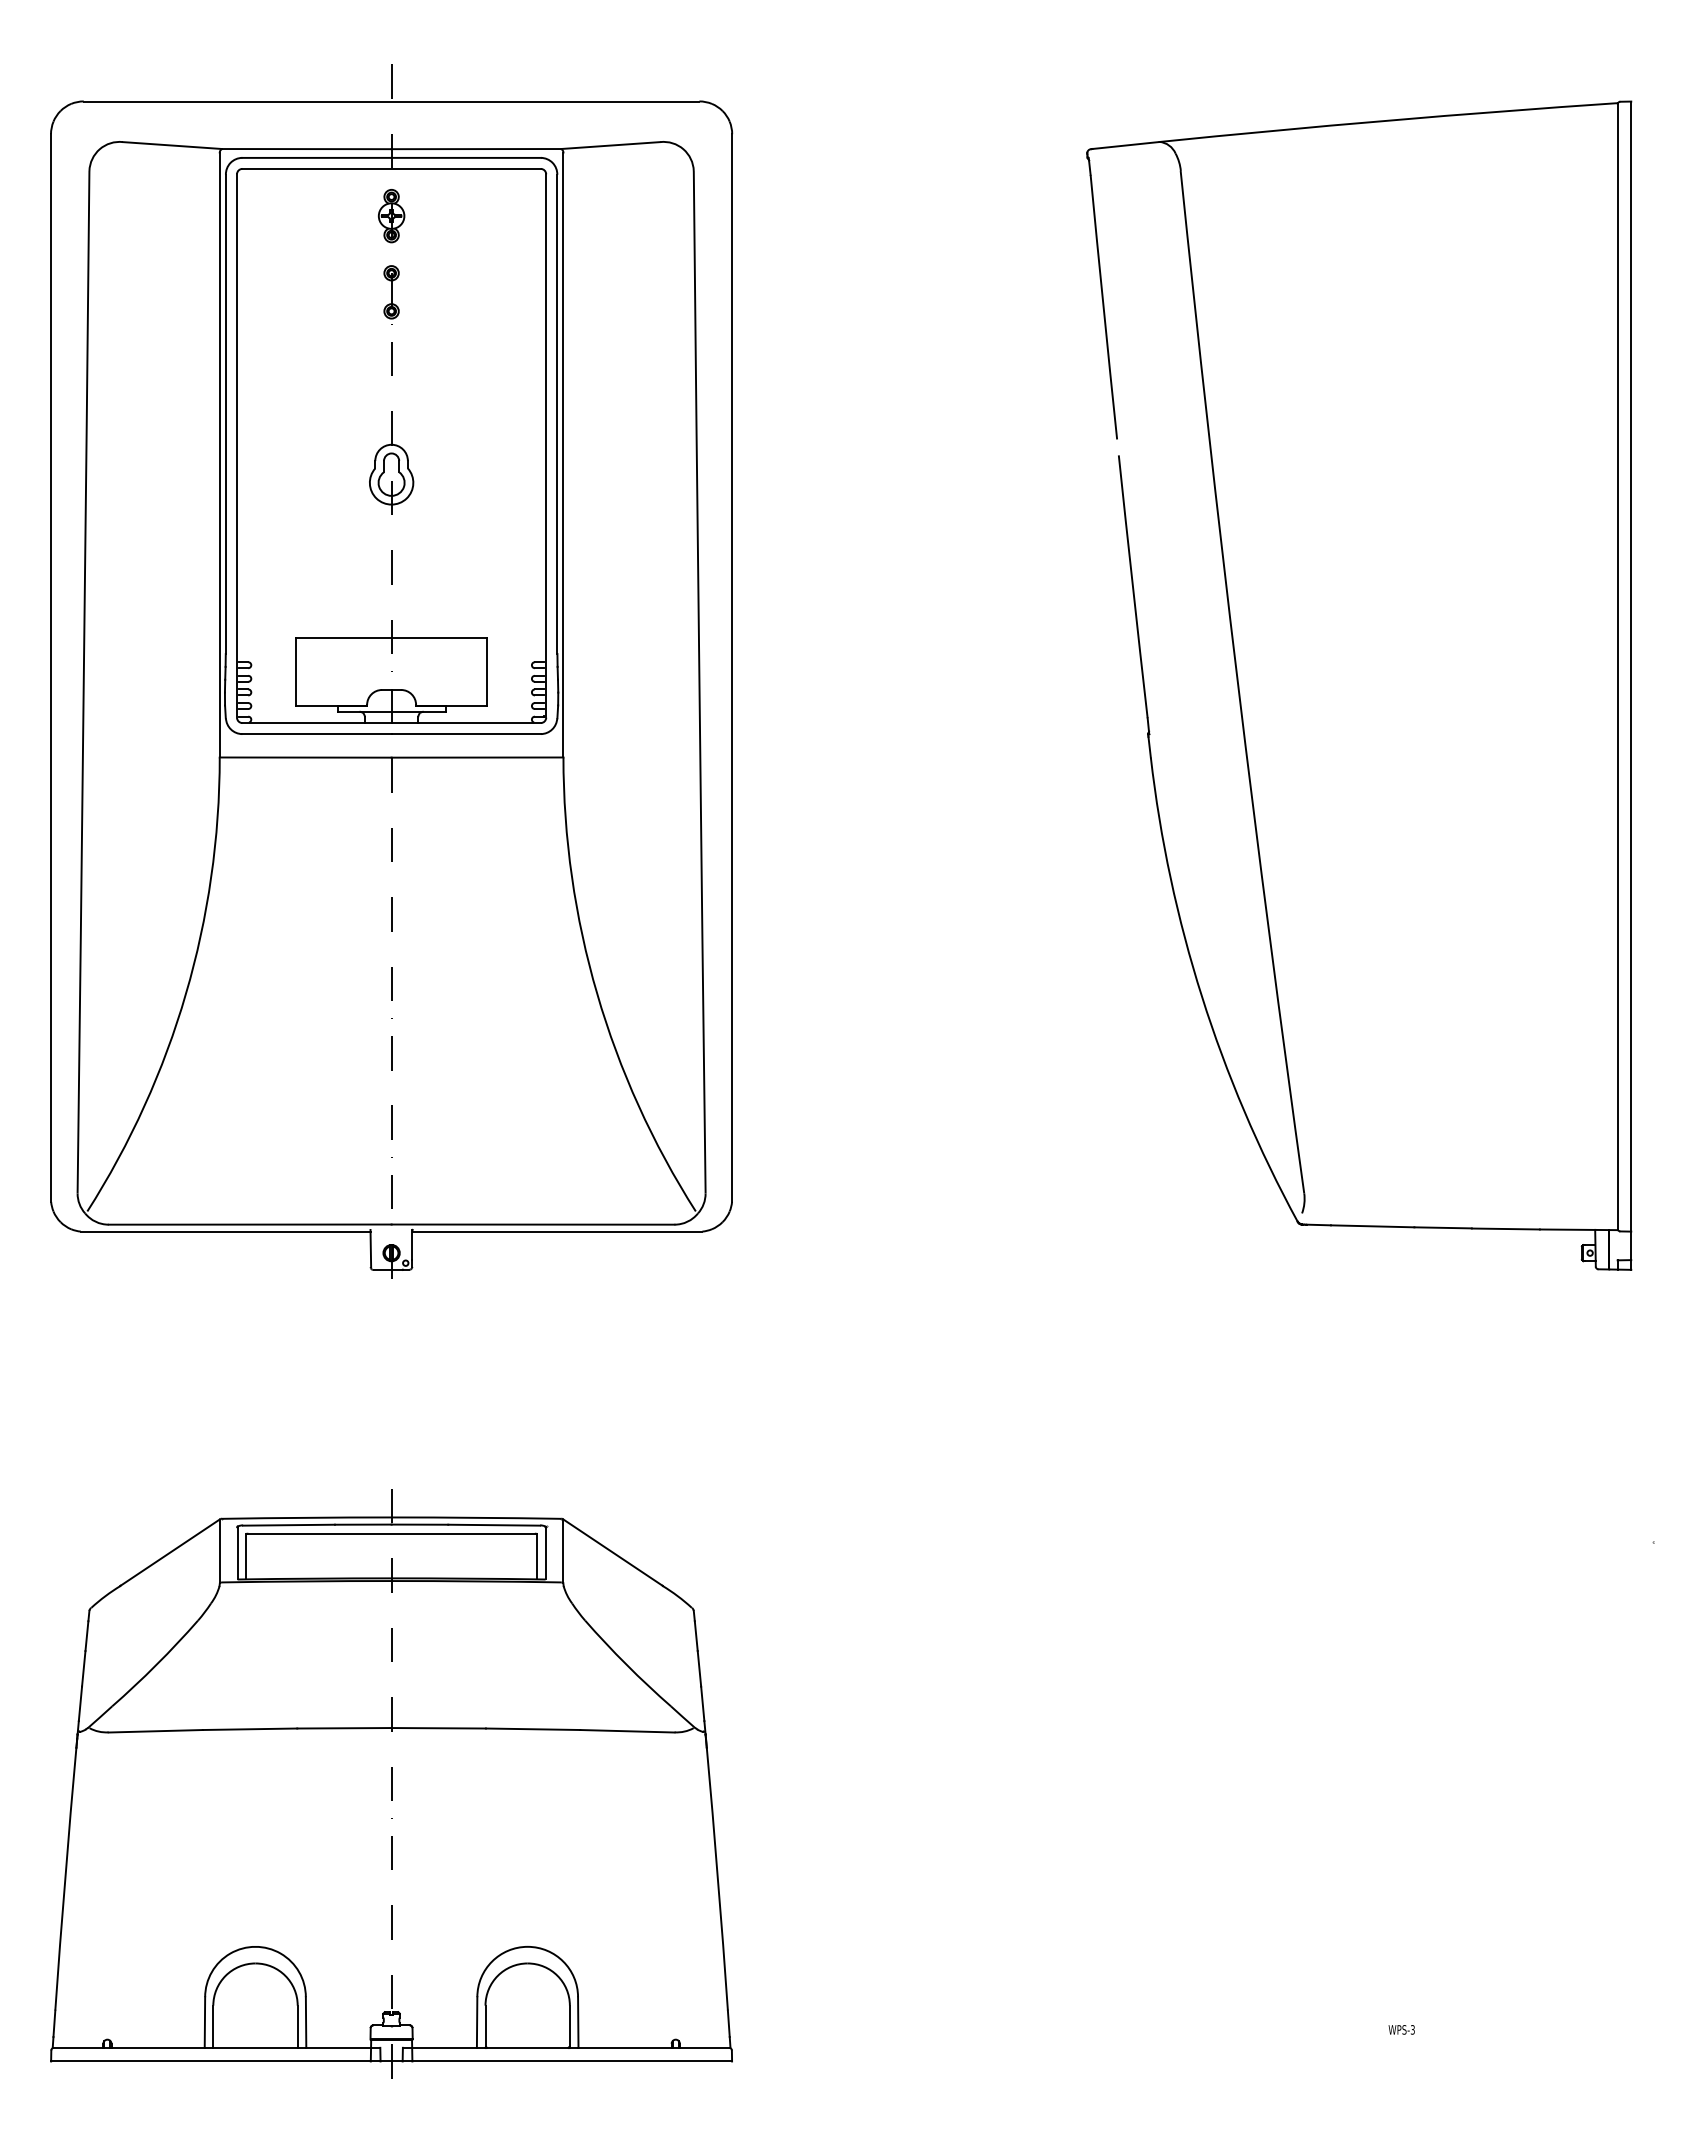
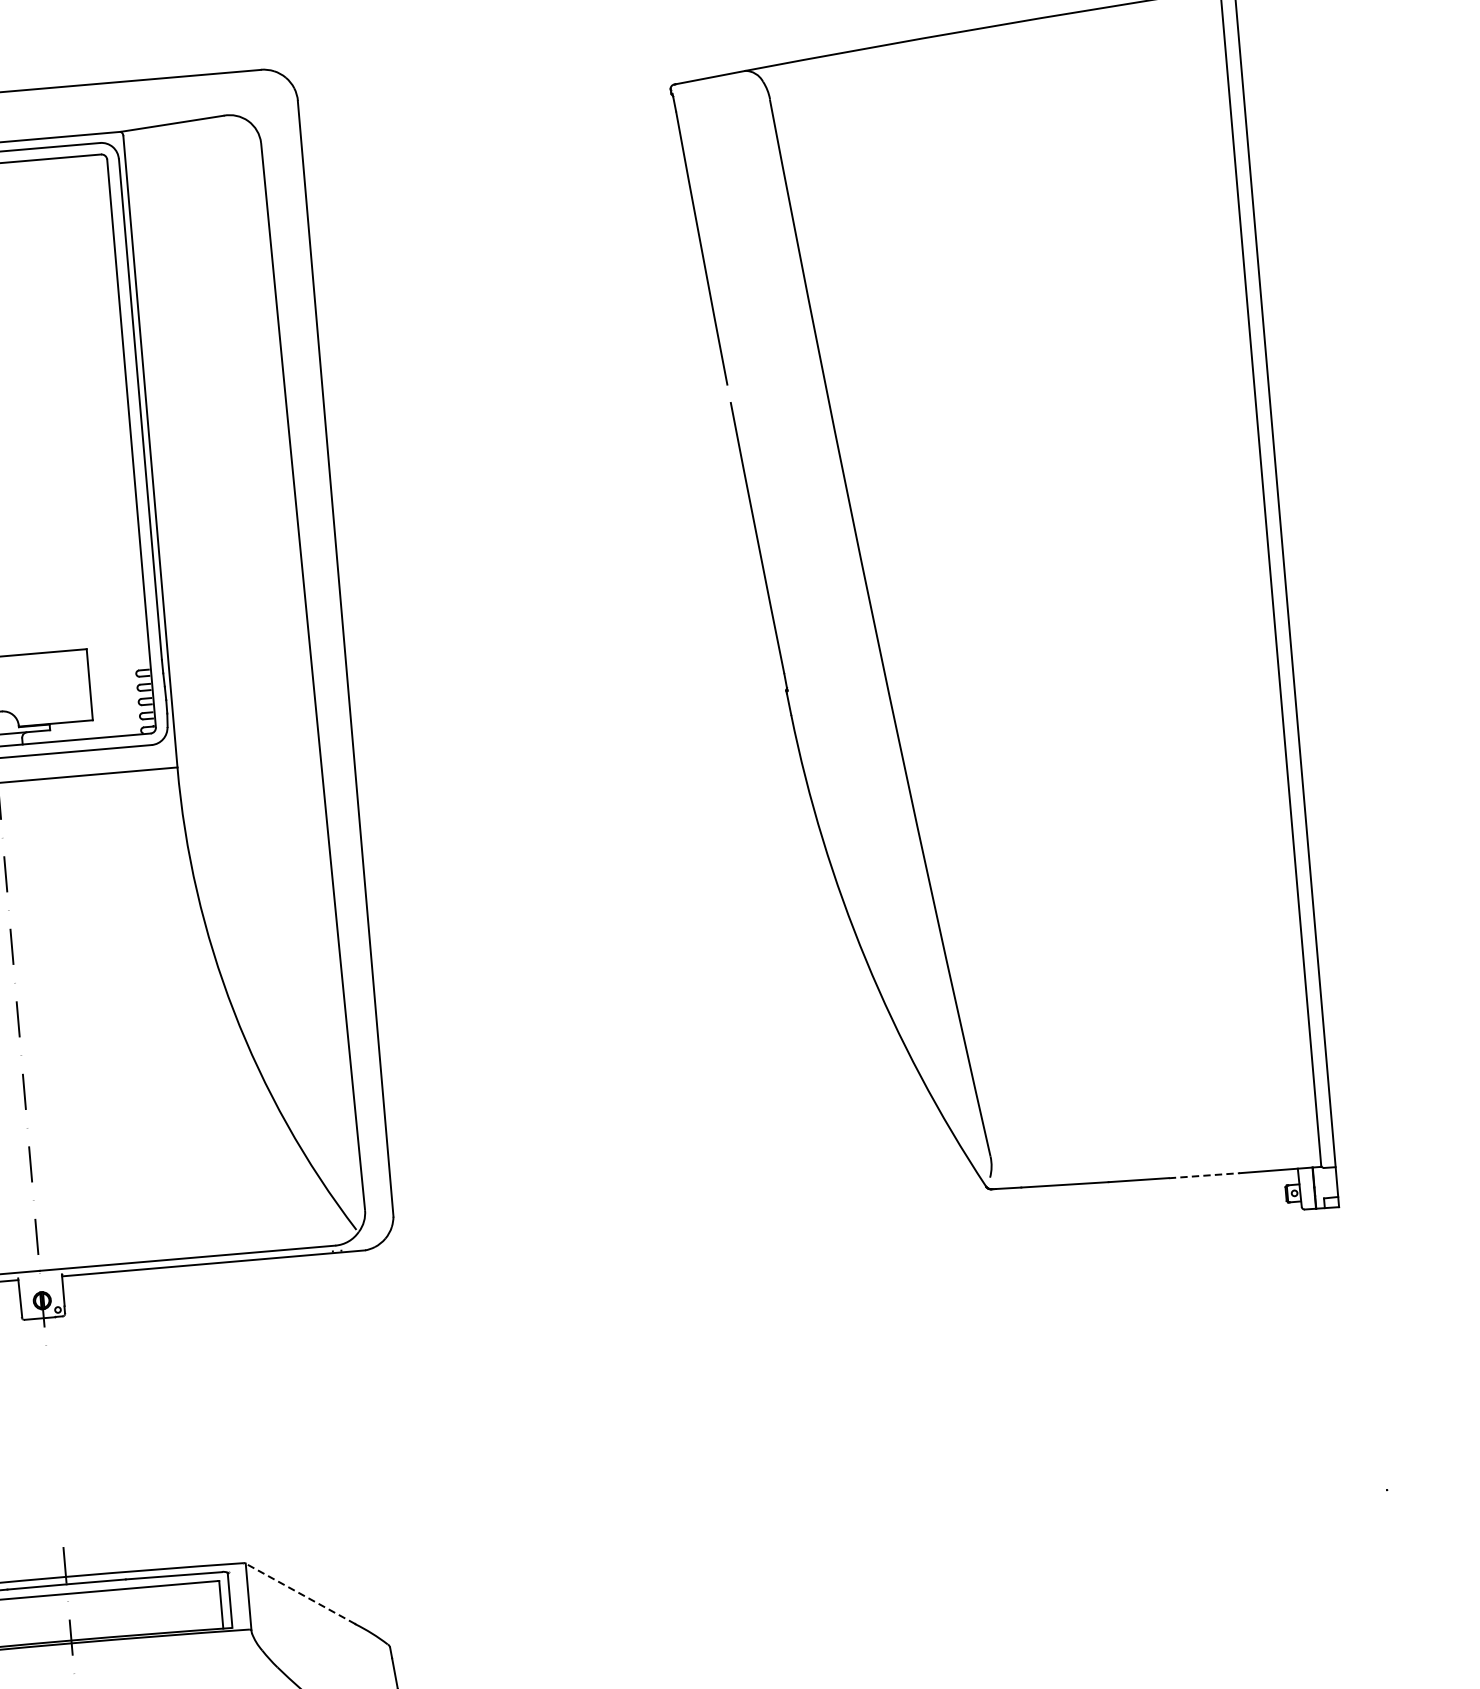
line: (1506, 1229) -> (1205, 1176), solid -> dashed
line: (613, 1552) -> (300, 1593), solid -> dashed

